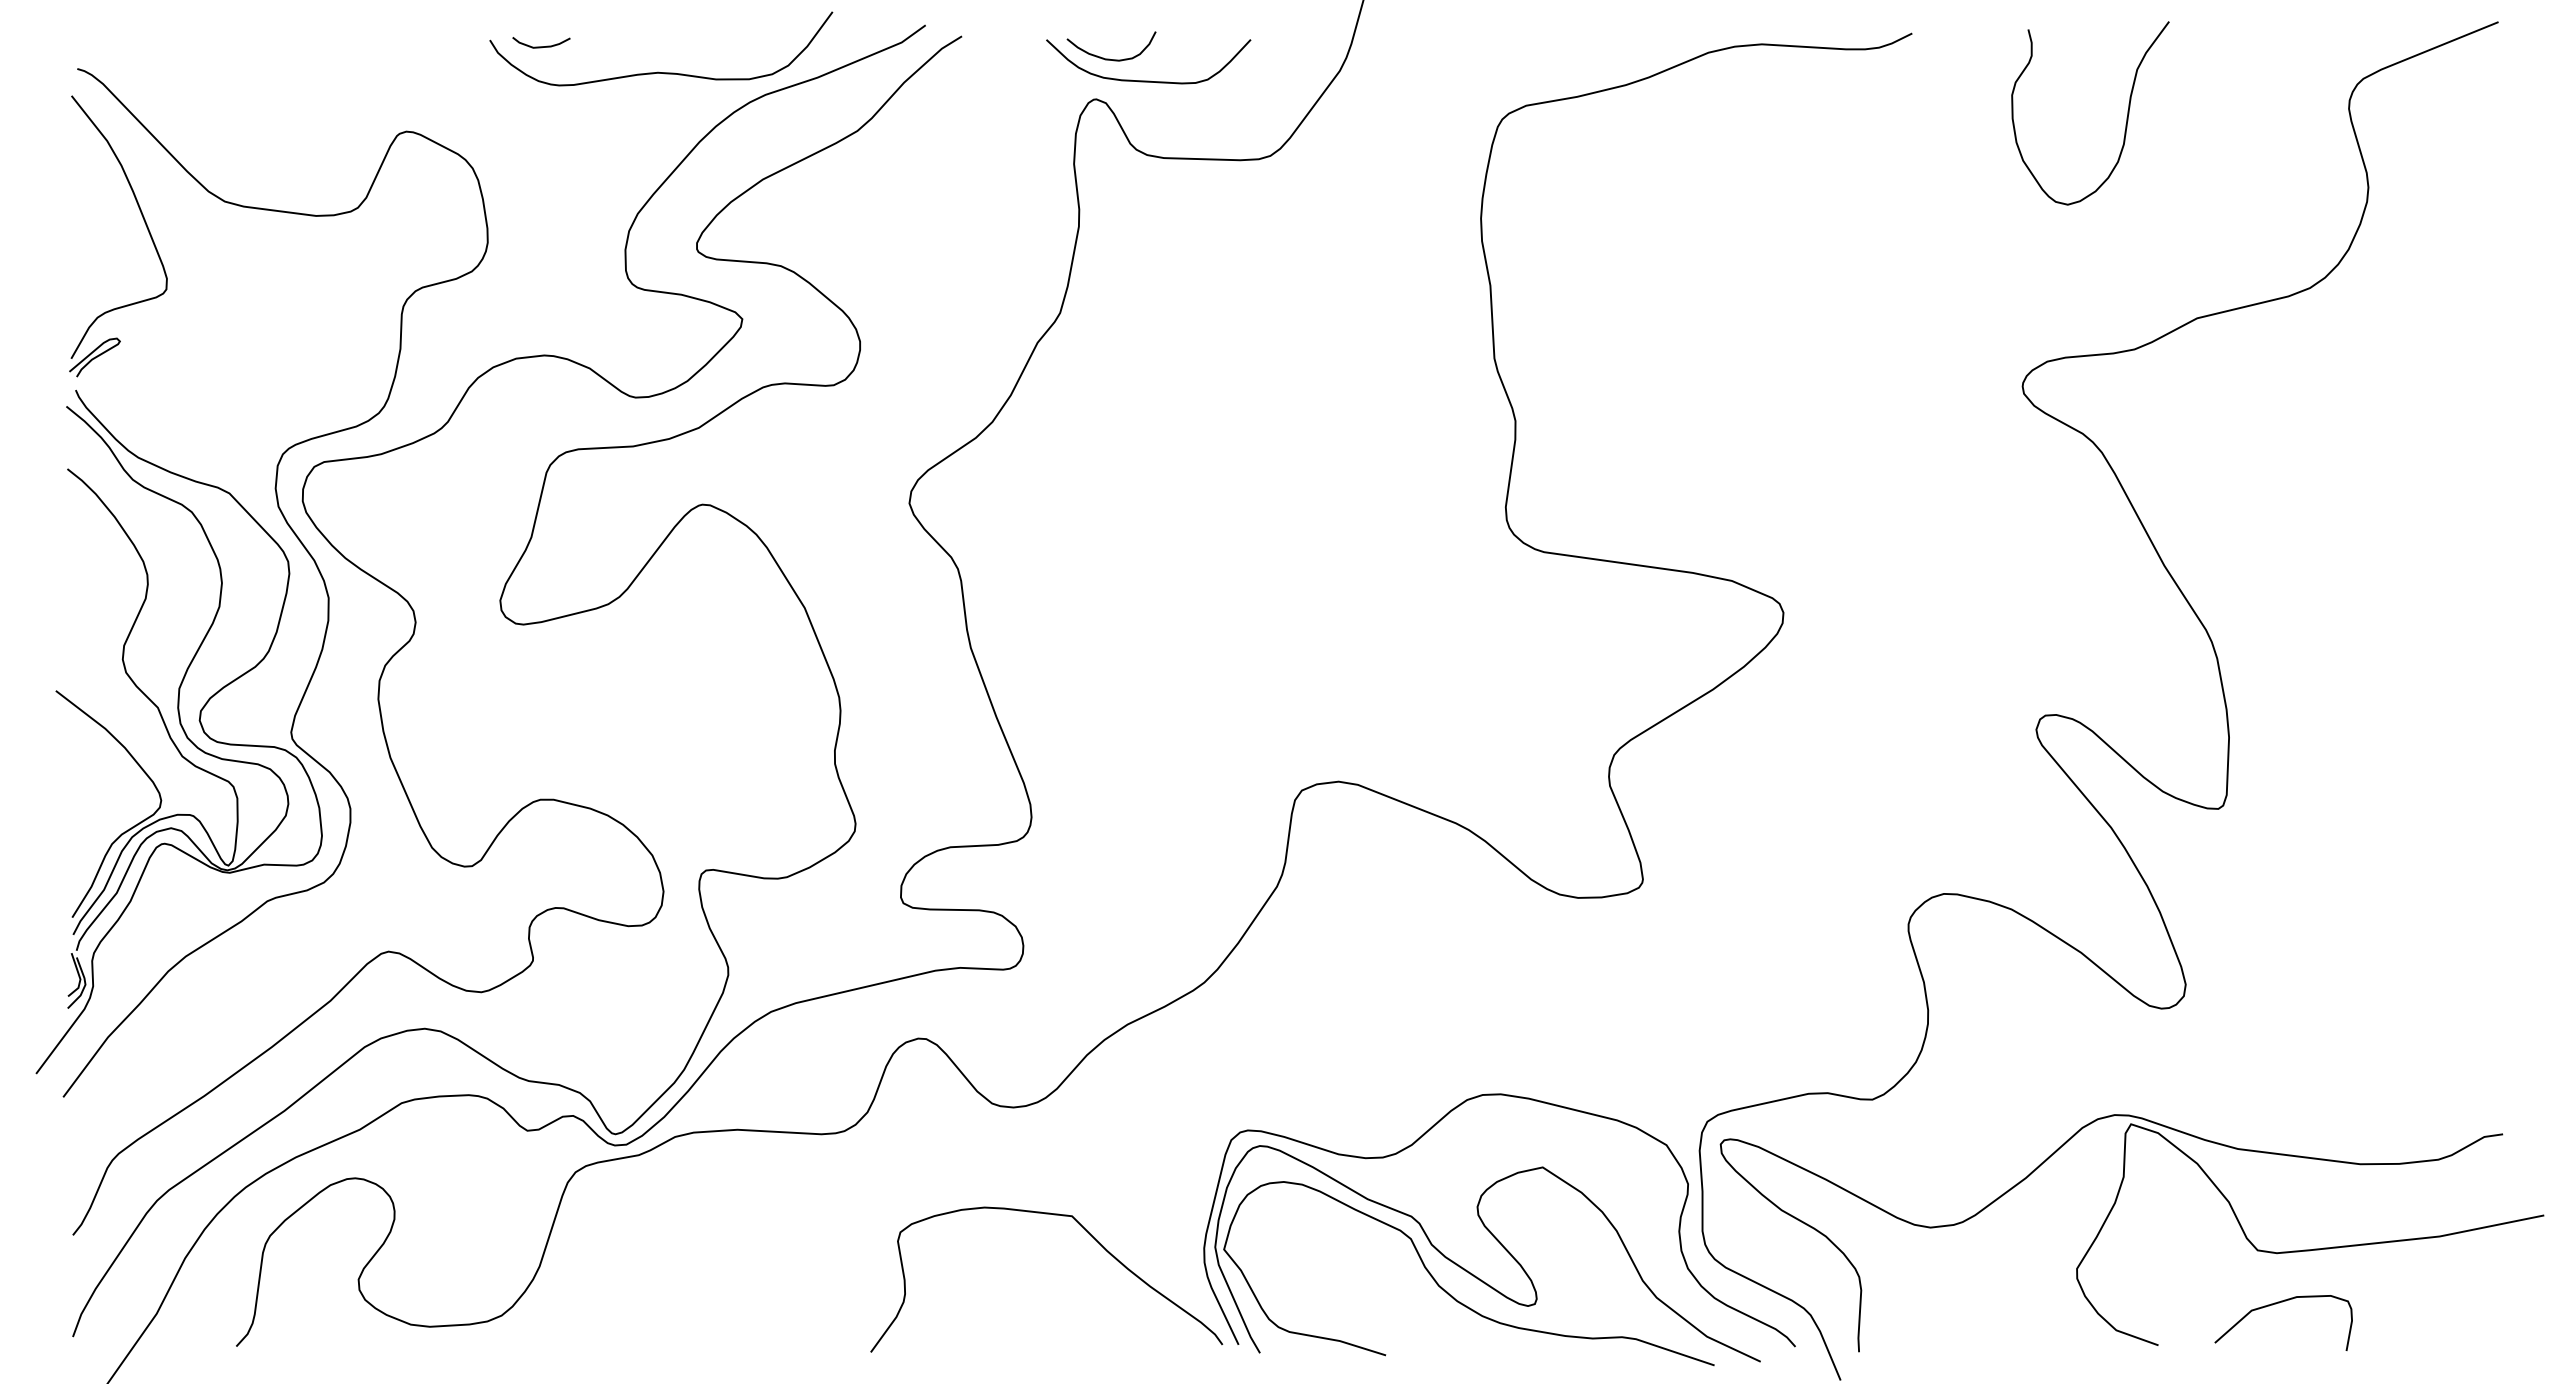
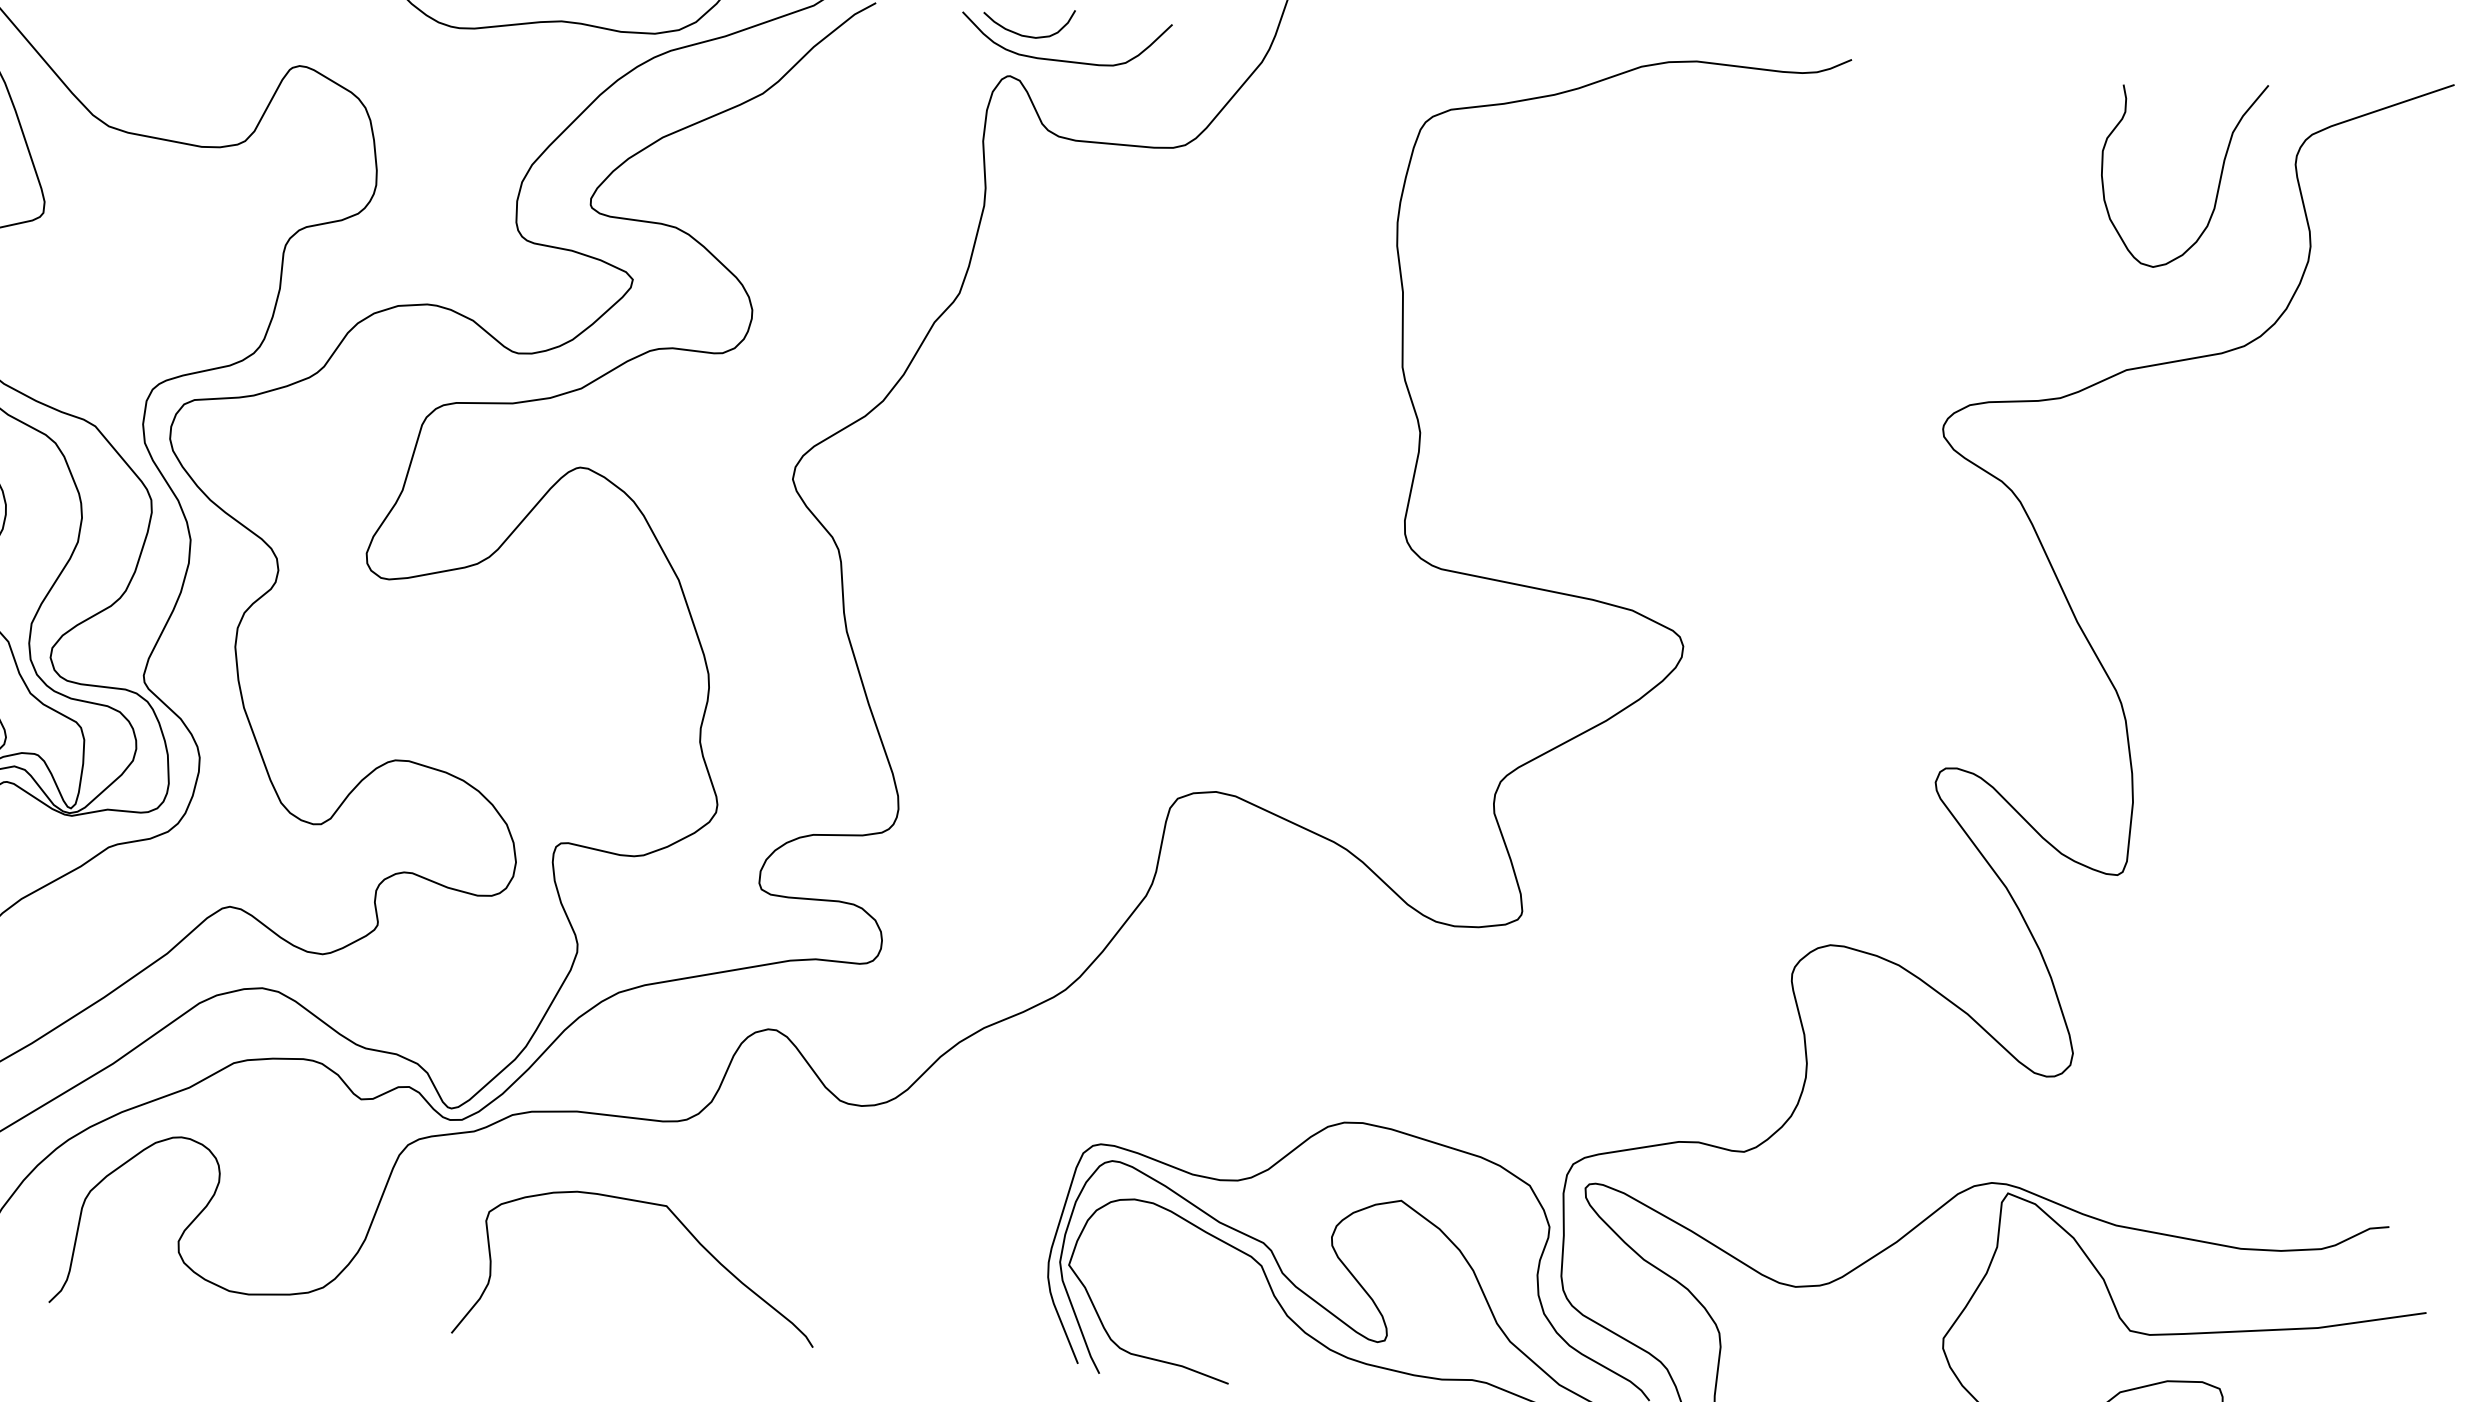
curve: (2126, 117) -> (2218, 181), moved
curve: (1090, 1235) -> (684, 1227), moved

